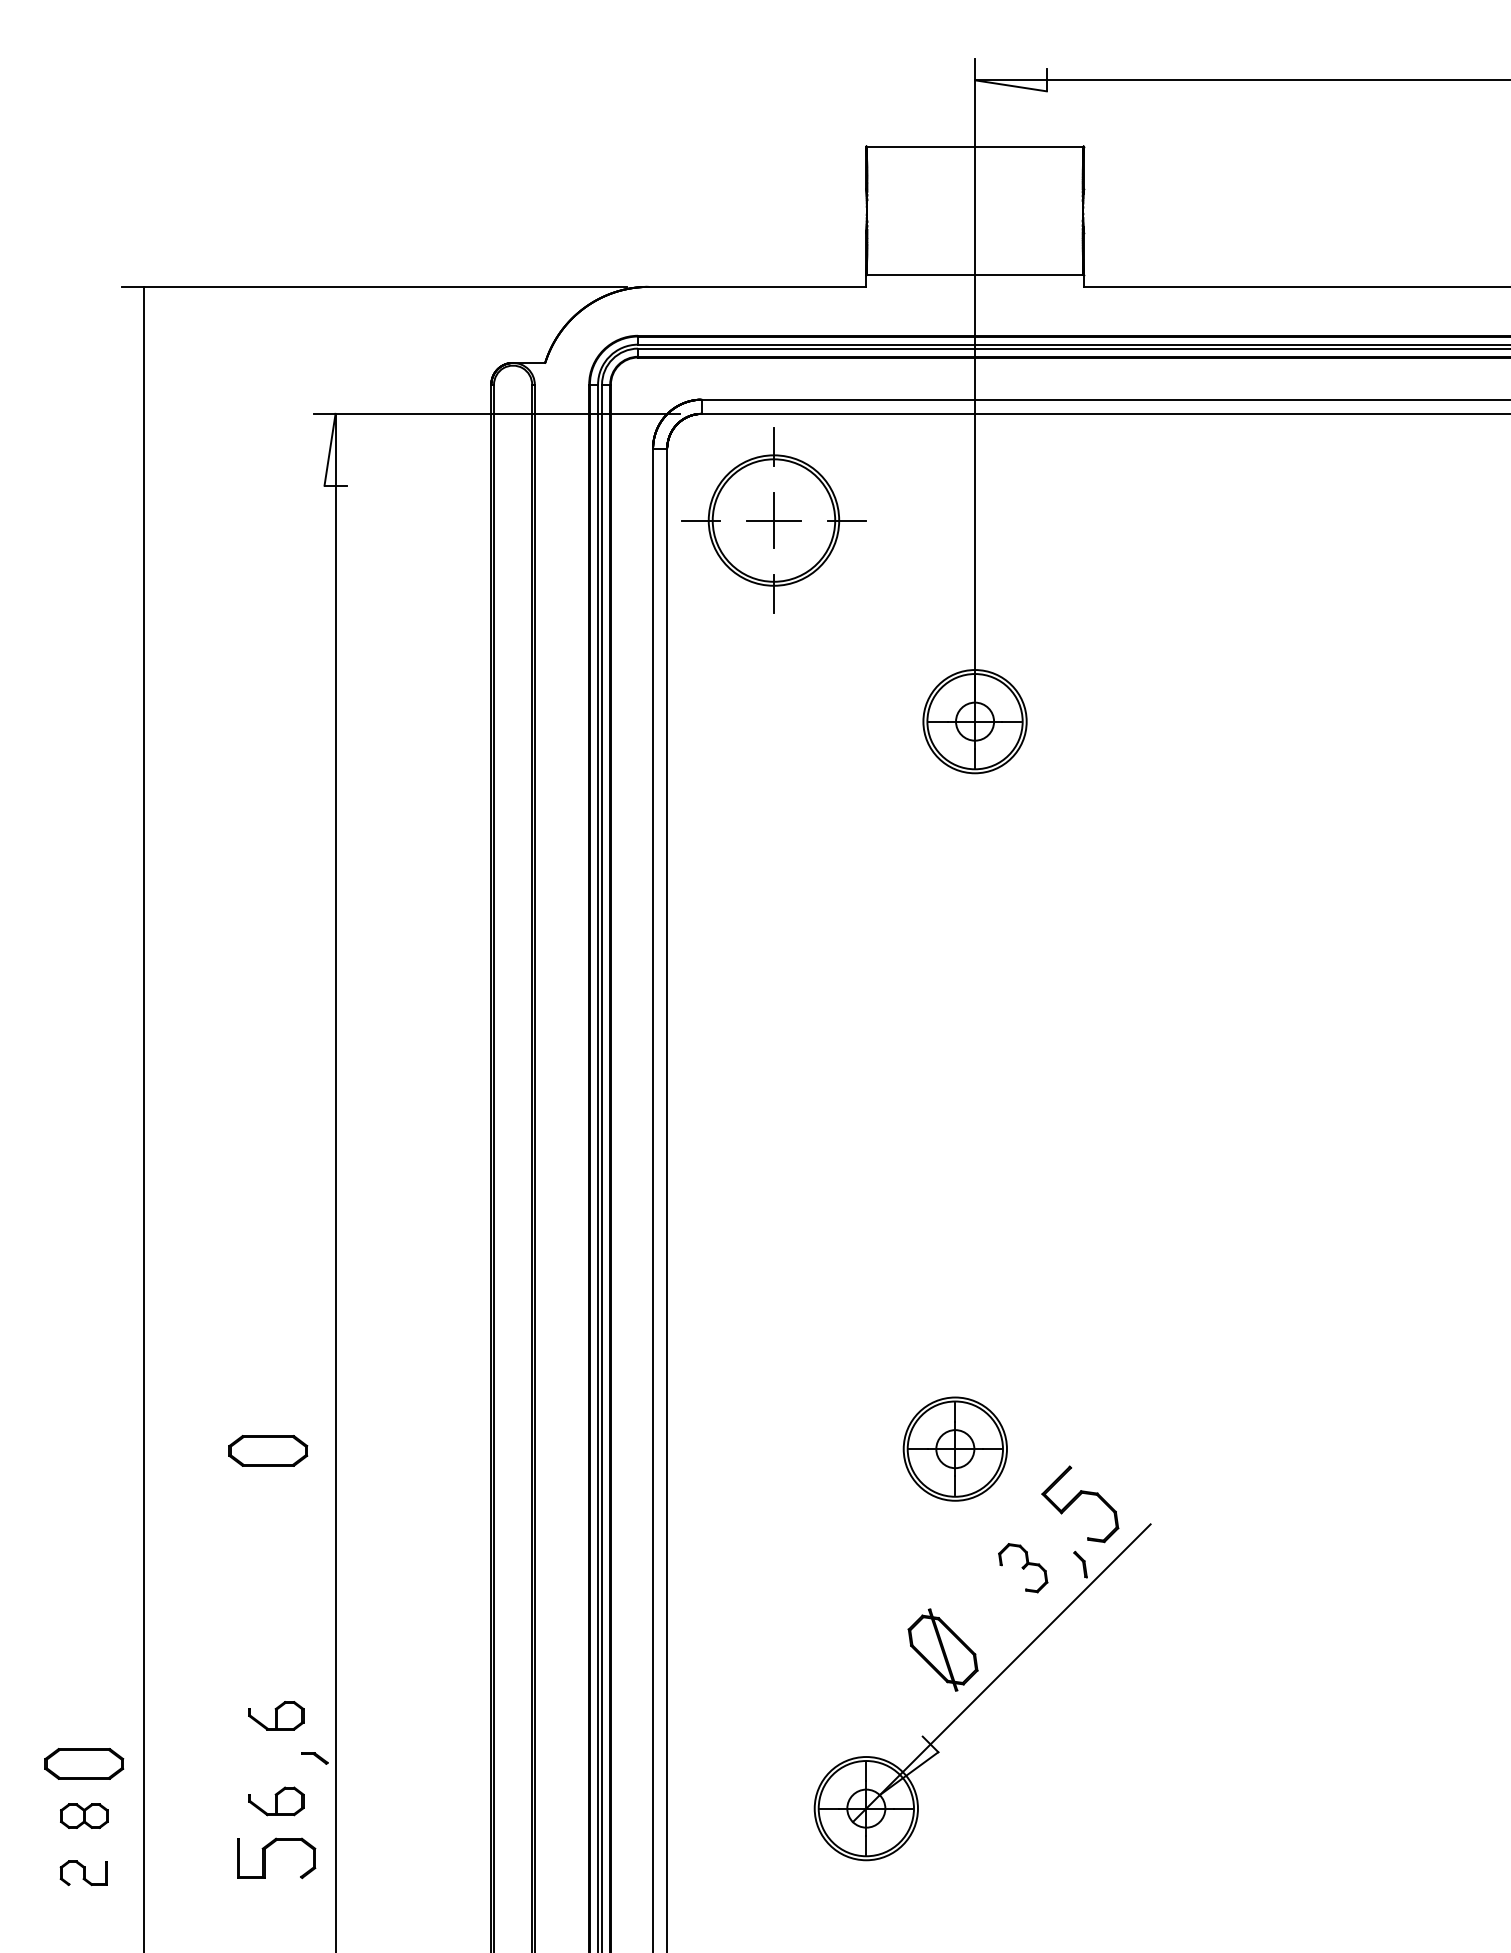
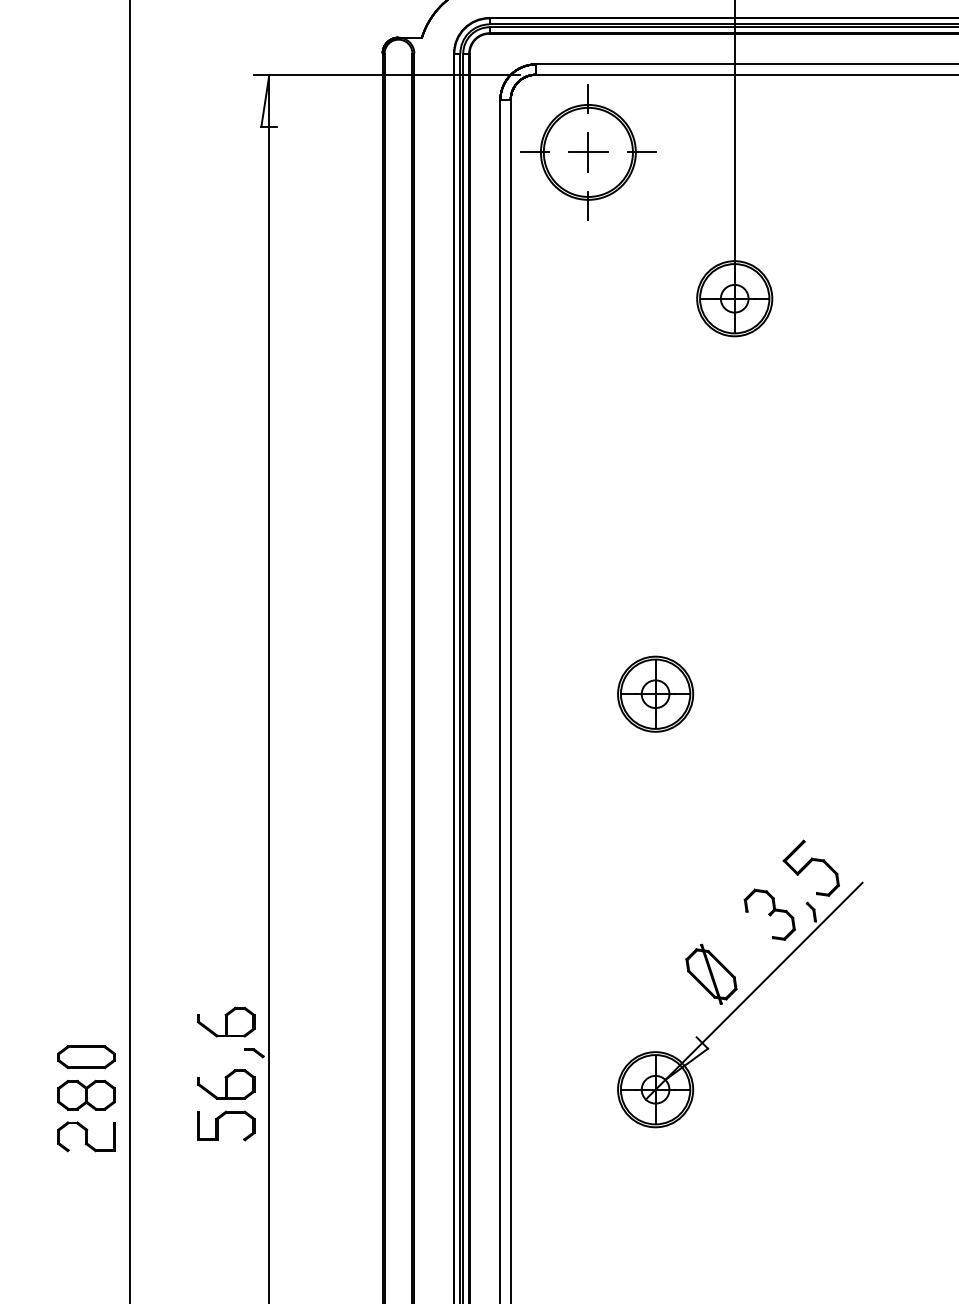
part: (954, 1448) -> (654, 693), moved
part: (268, 1450) -> (220, 829), removed
part: (1022, 1567) -> (769, 914), size x1.43
part: (276, 1715) -> (226, 1021), size x1.43
part: (276, 1801) -> (226, 1084), size x1.43
part: (84, 1815) -> (86, 1094), size x1.67
part: (83, 1872) -> (85, 1136), size x1.67

